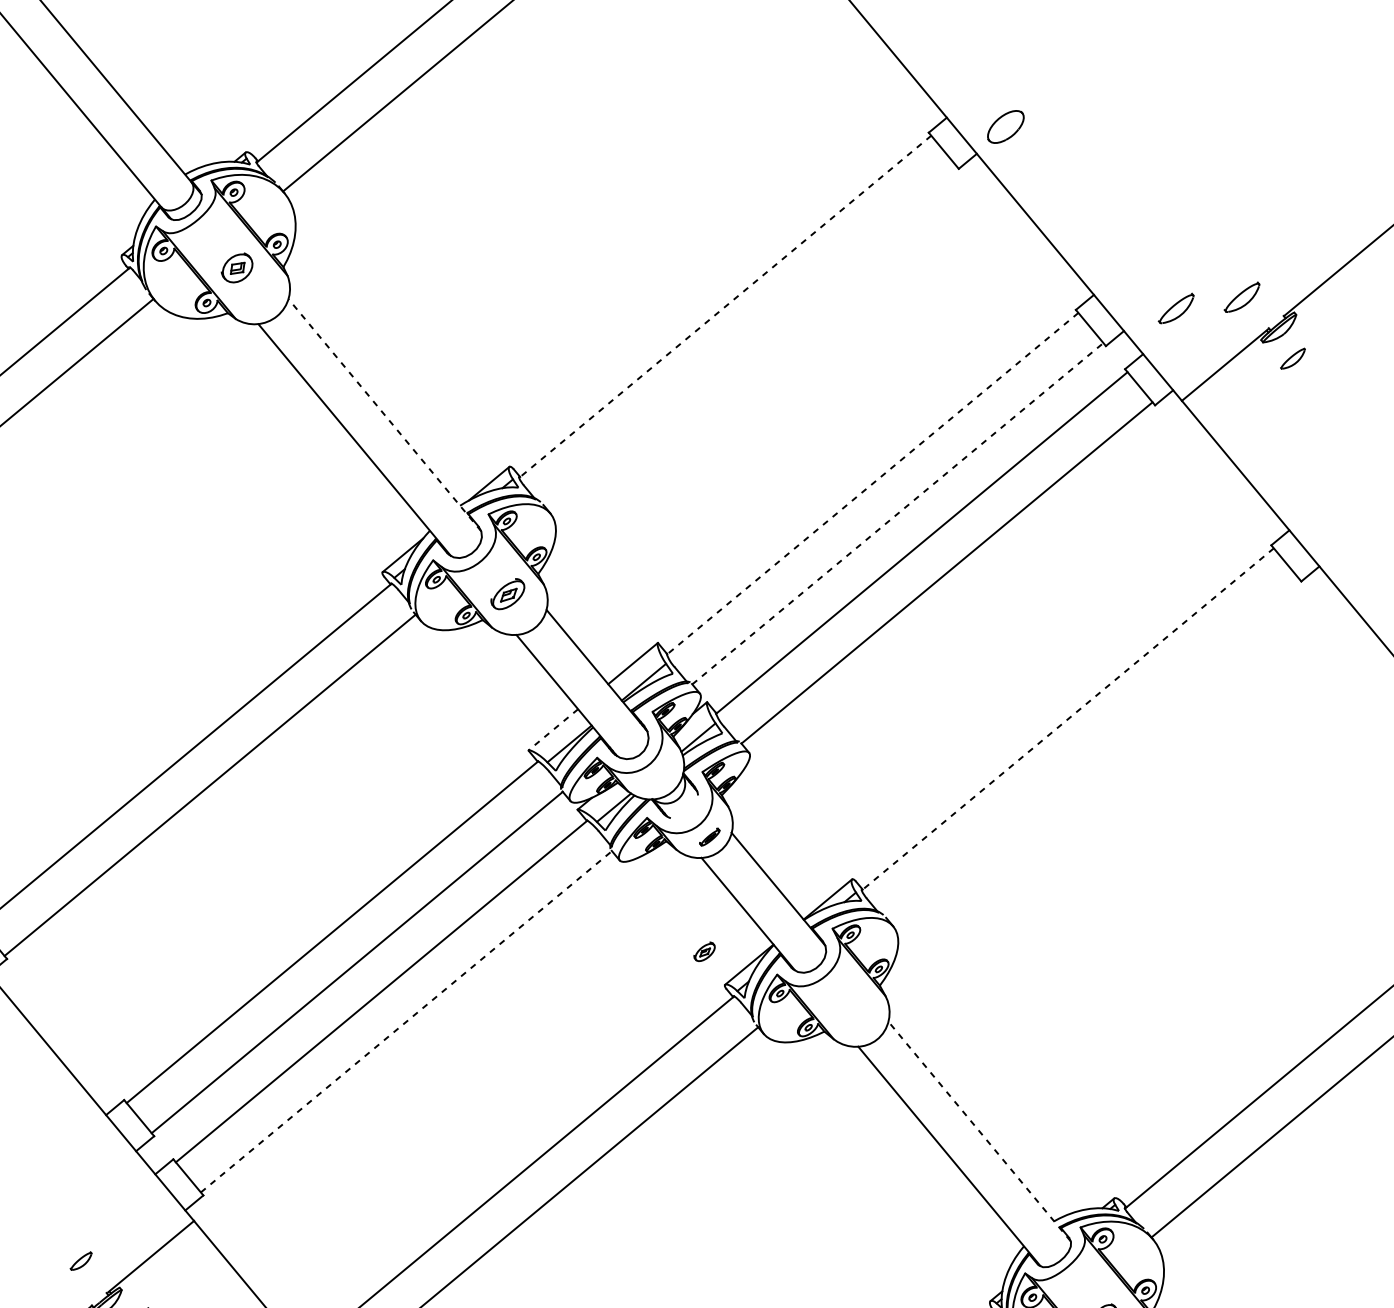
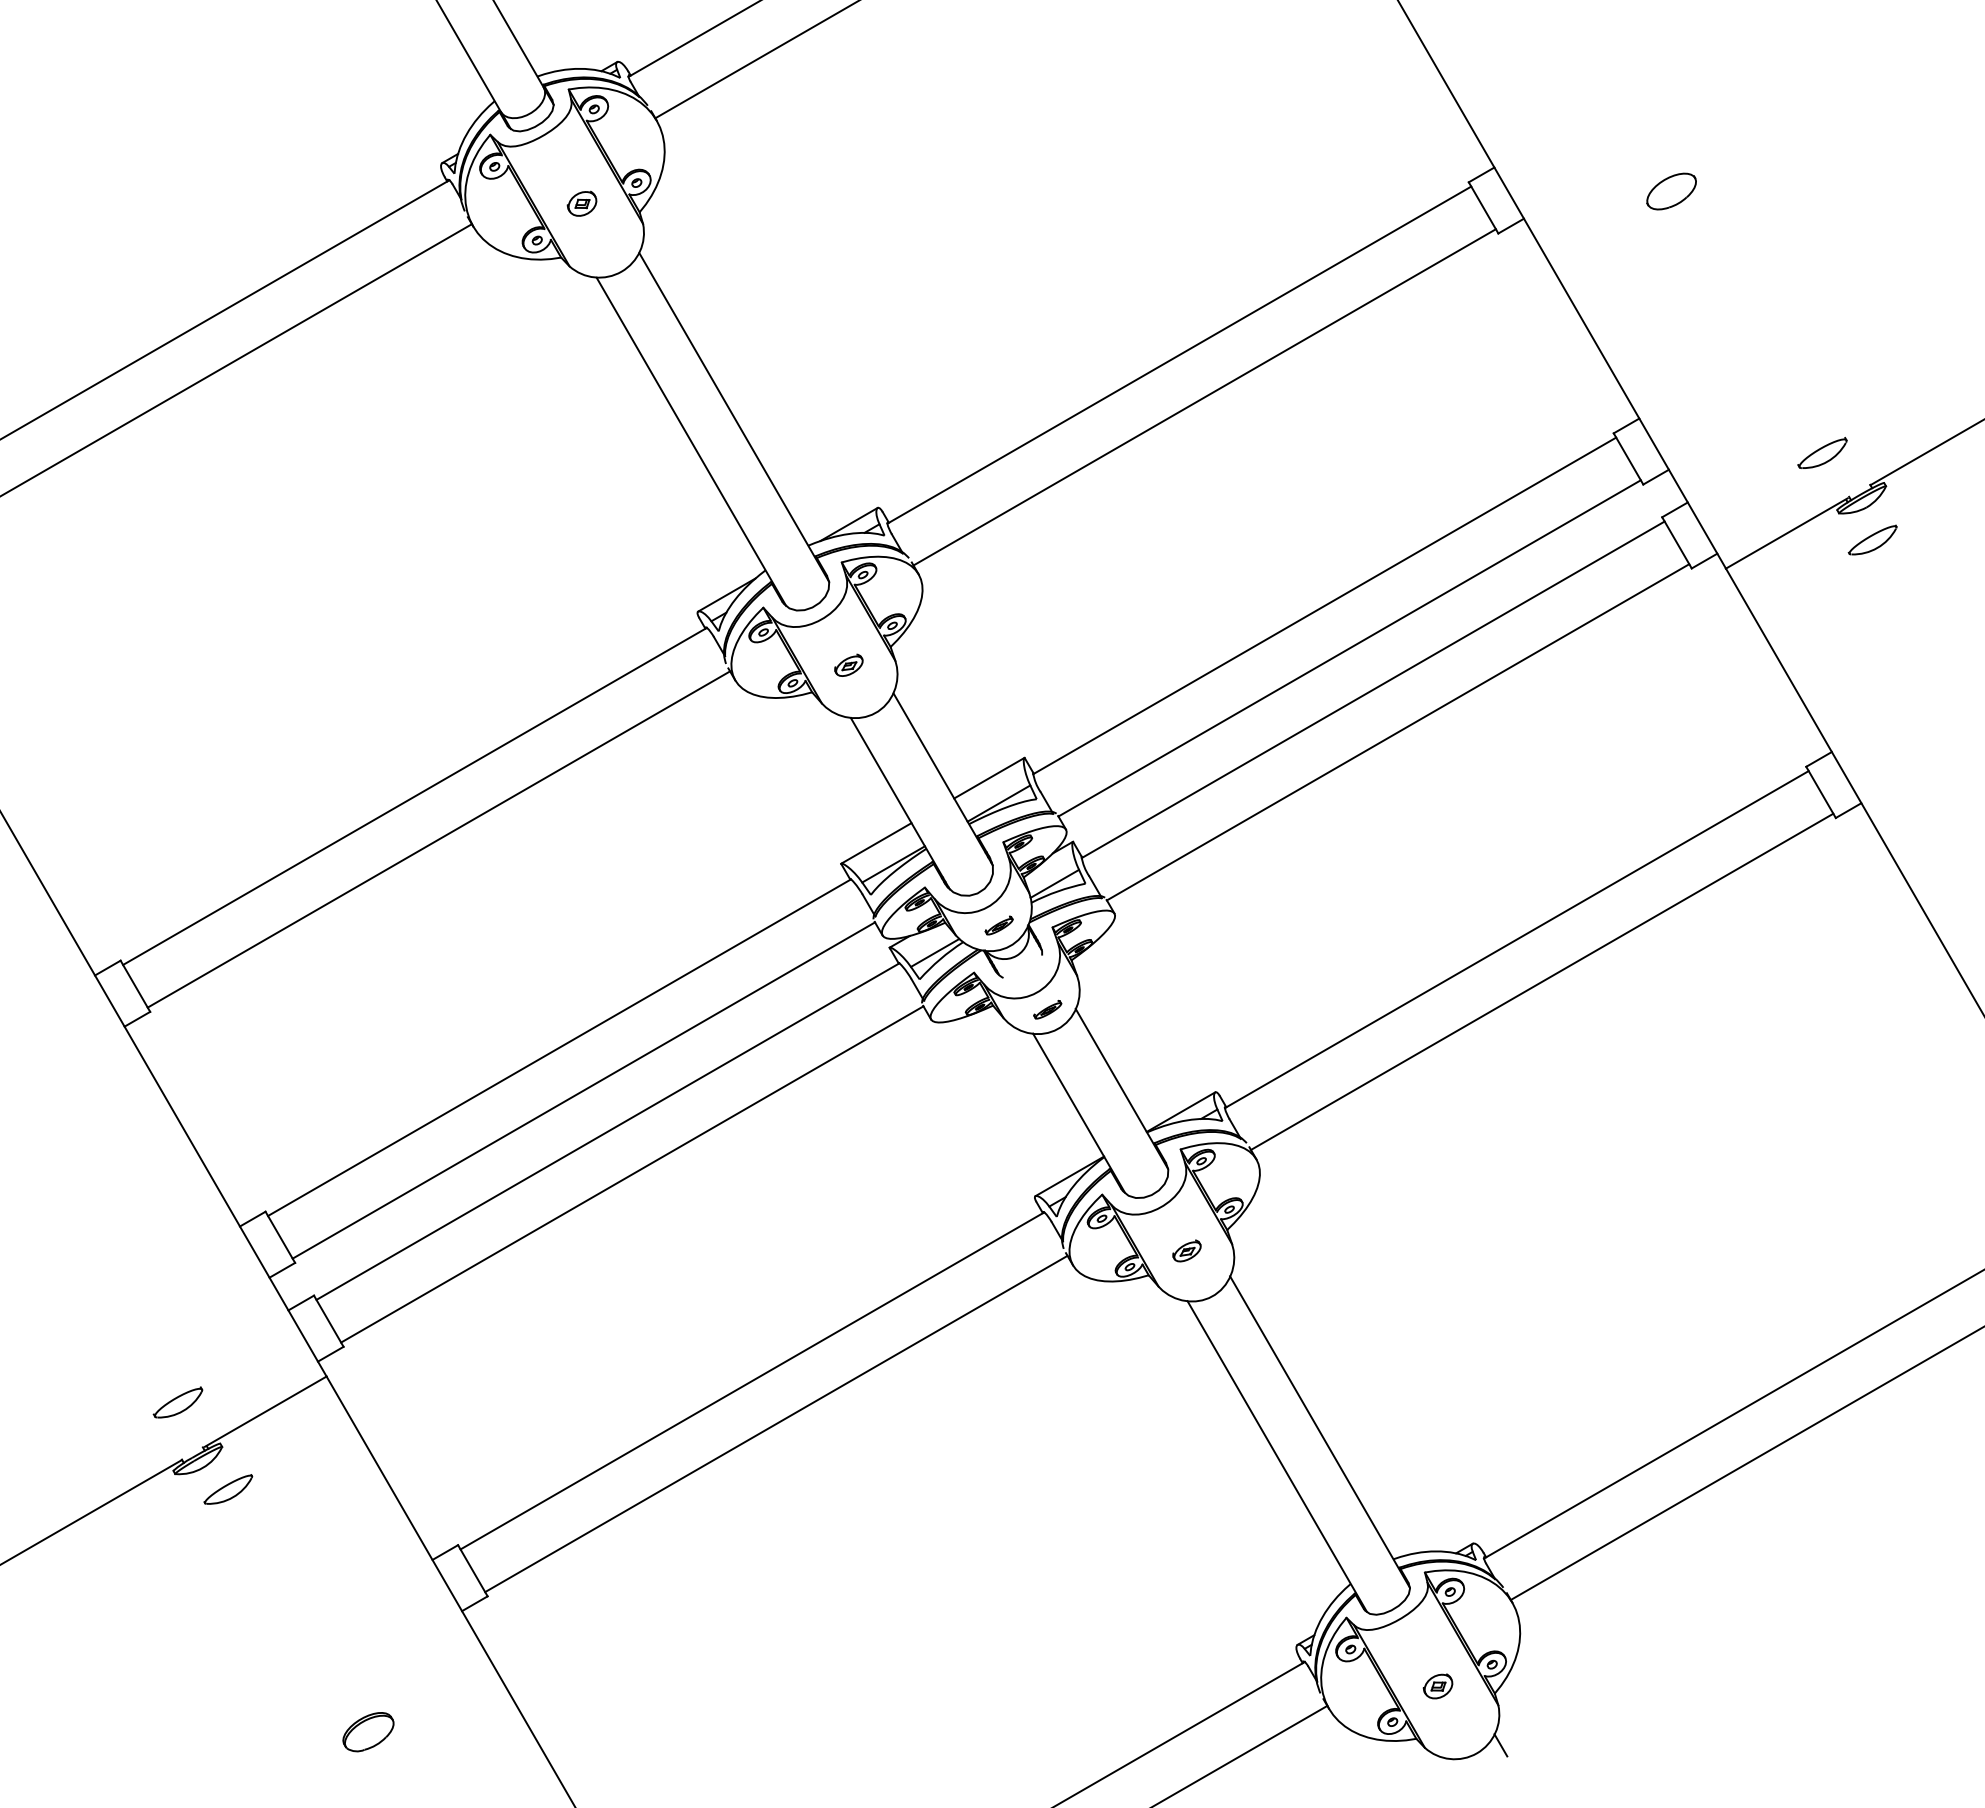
part: (1005, 126) -> (1671, 191), moved
part: (236, 268) -> (581, 203), size x0.71
line: (724, 307) -> (1178, 355), dashed -> solid
part: (1176, 308) -> (1738, 452), removed
line: (750, 336) -> (1204, 397), added
part: (1292, 358) -> (1872, 539), size x1.43
line: (385, 415) -> (734, 417), dashed -> solid
line: (872, 483) -> (1324, 605), dashed -> solid
line: (898, 513) -> (1350, 648), dashed -> solid
part: (507, 593) -> (848, 664), size x0.62
line: (1067, 719) -> (1516, 939), dashed -> solid
line: (553, 729) -> (876, 843), dashed -> solid
line: (1093, 748) -> (1542, 981), added
part: (659, 777) -> (998, 925), added
part: (704, 951) -> (1186, 1250), moved
line: (406, 1021) -> (632, 1174), dashed -> solid
line: (979, 1131) -> (1319, 1431), dashed -> solid
part: (80, 1261) -> (177, 1402), size x1.67

